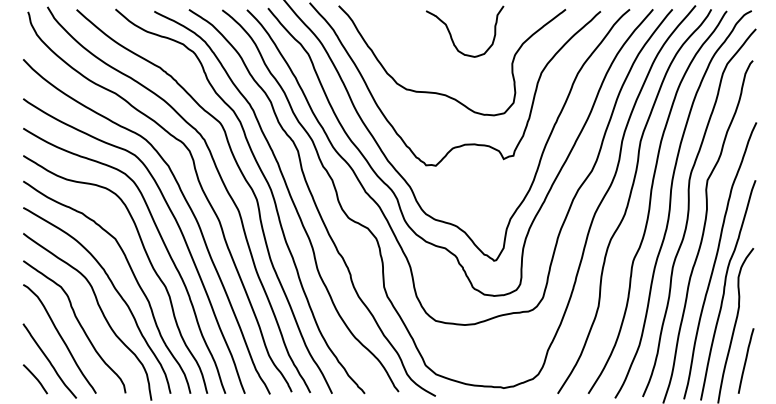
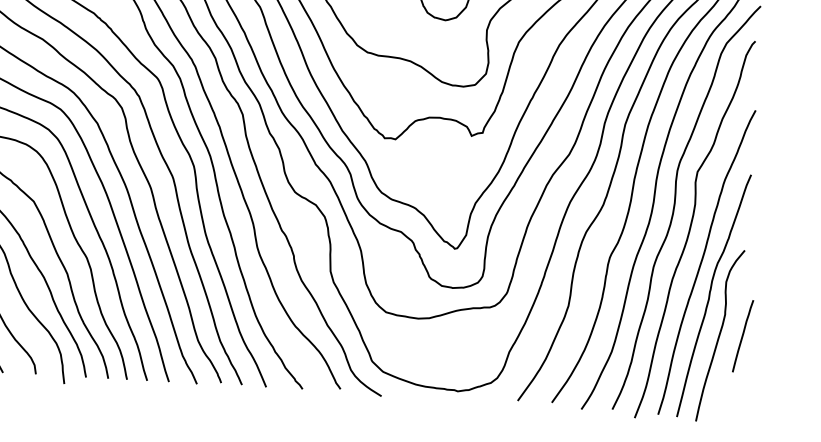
line: (745, 360) -> (742, 335), moved

